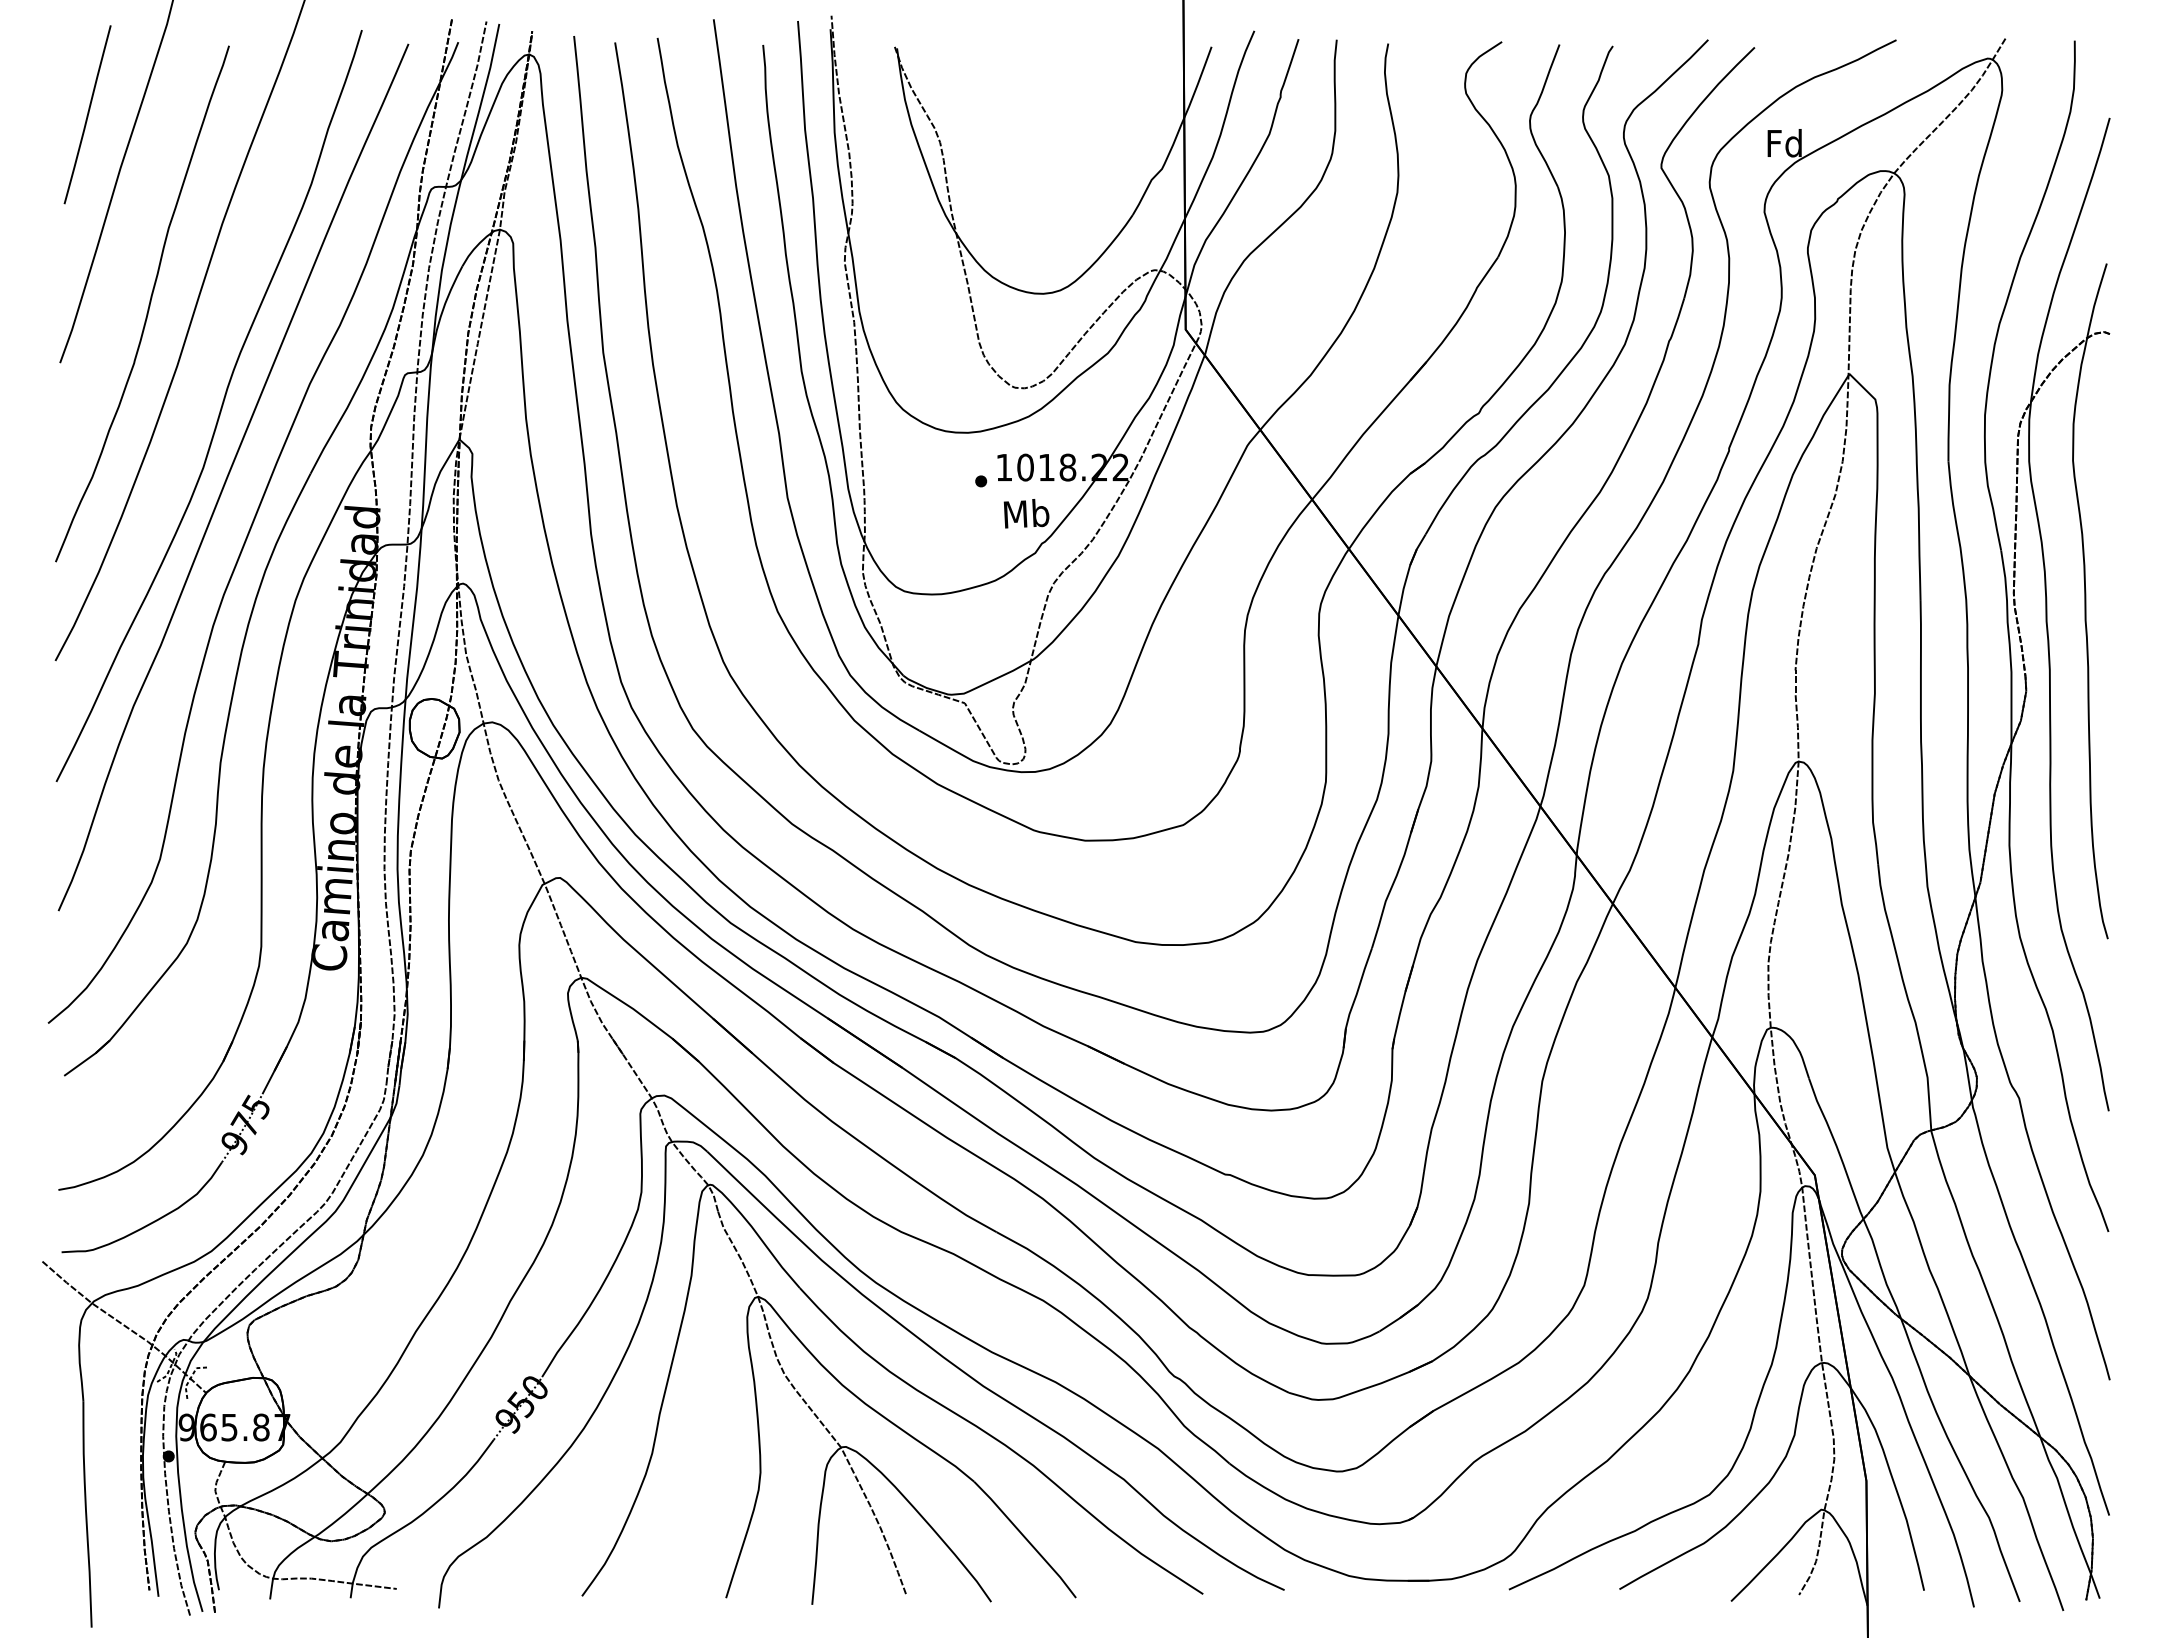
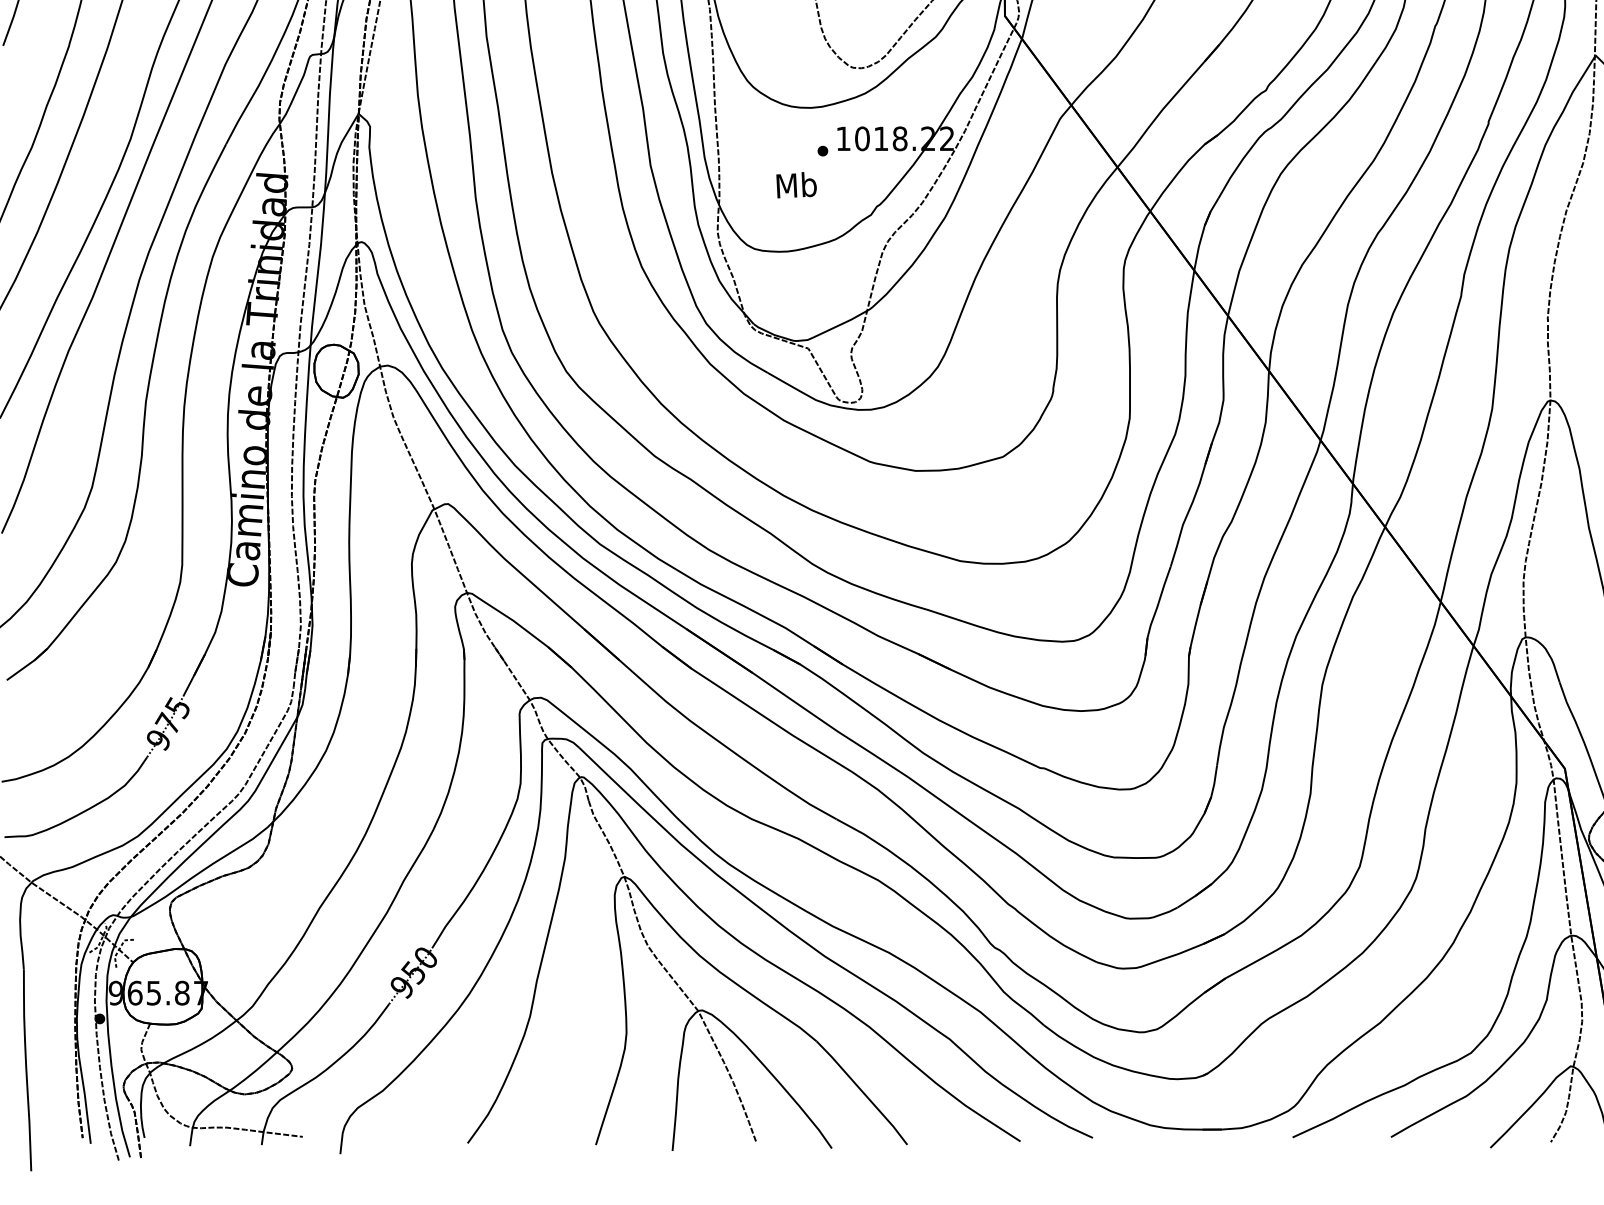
text: (1026, 513) -> (796, 185), moved

